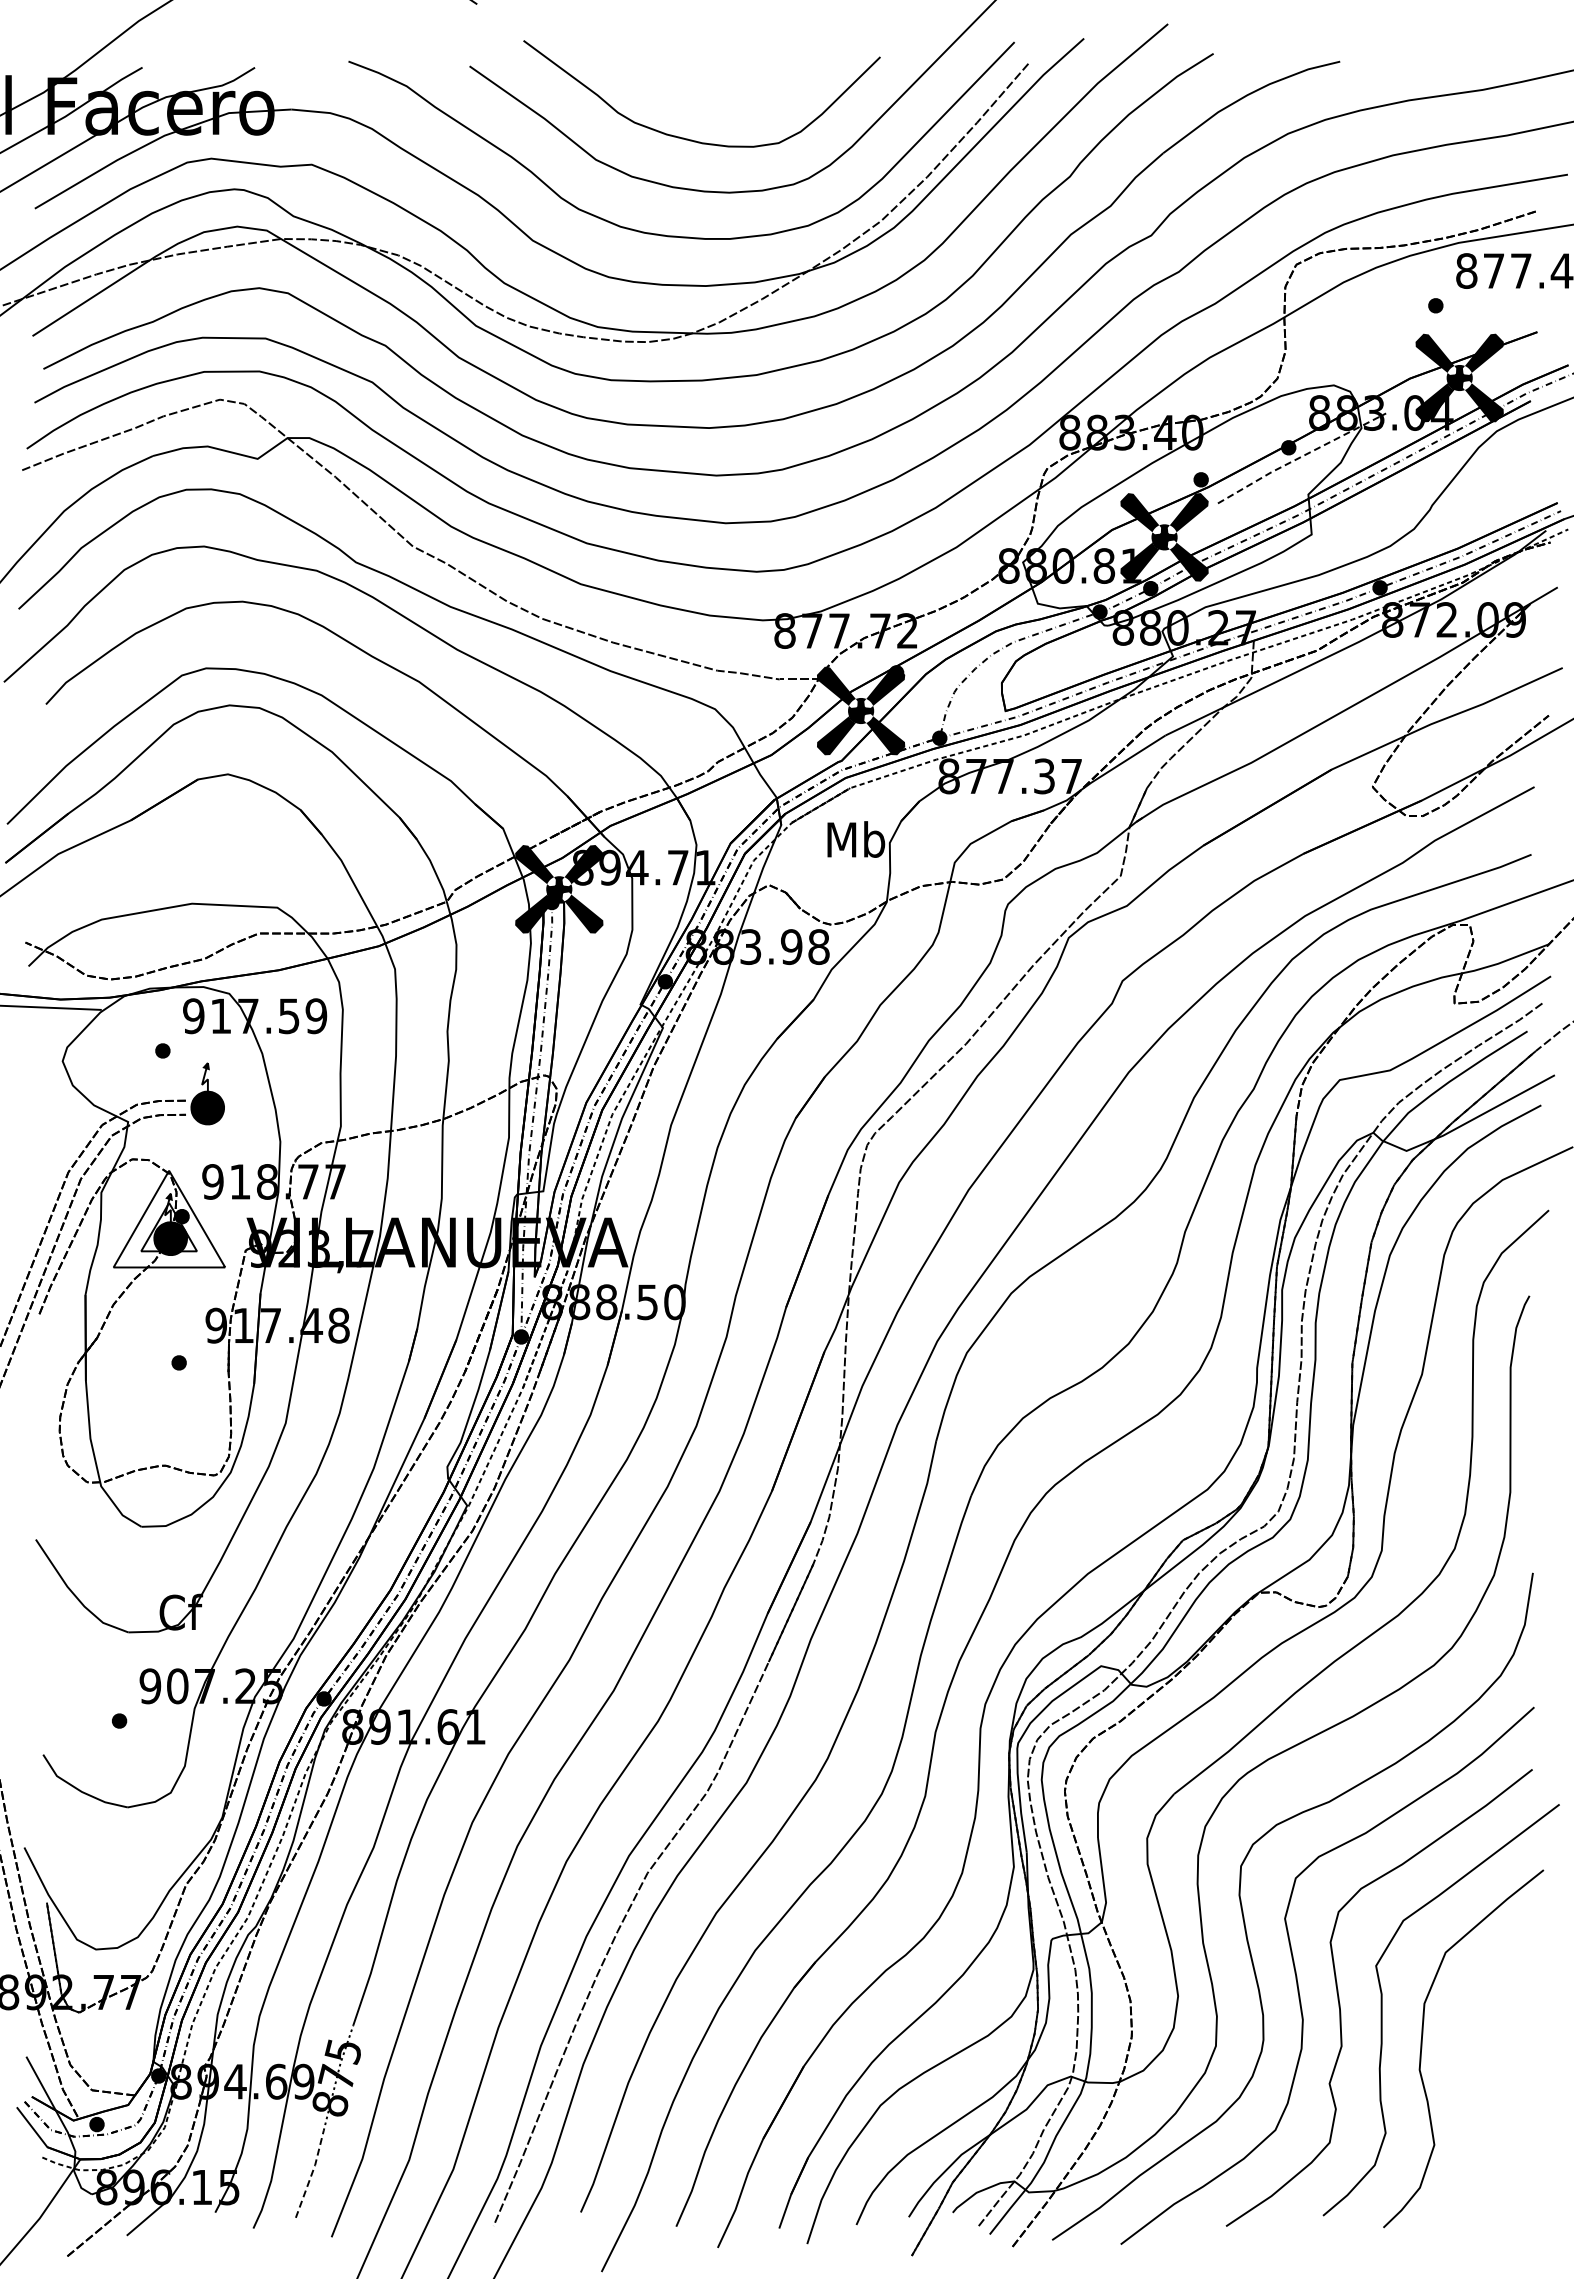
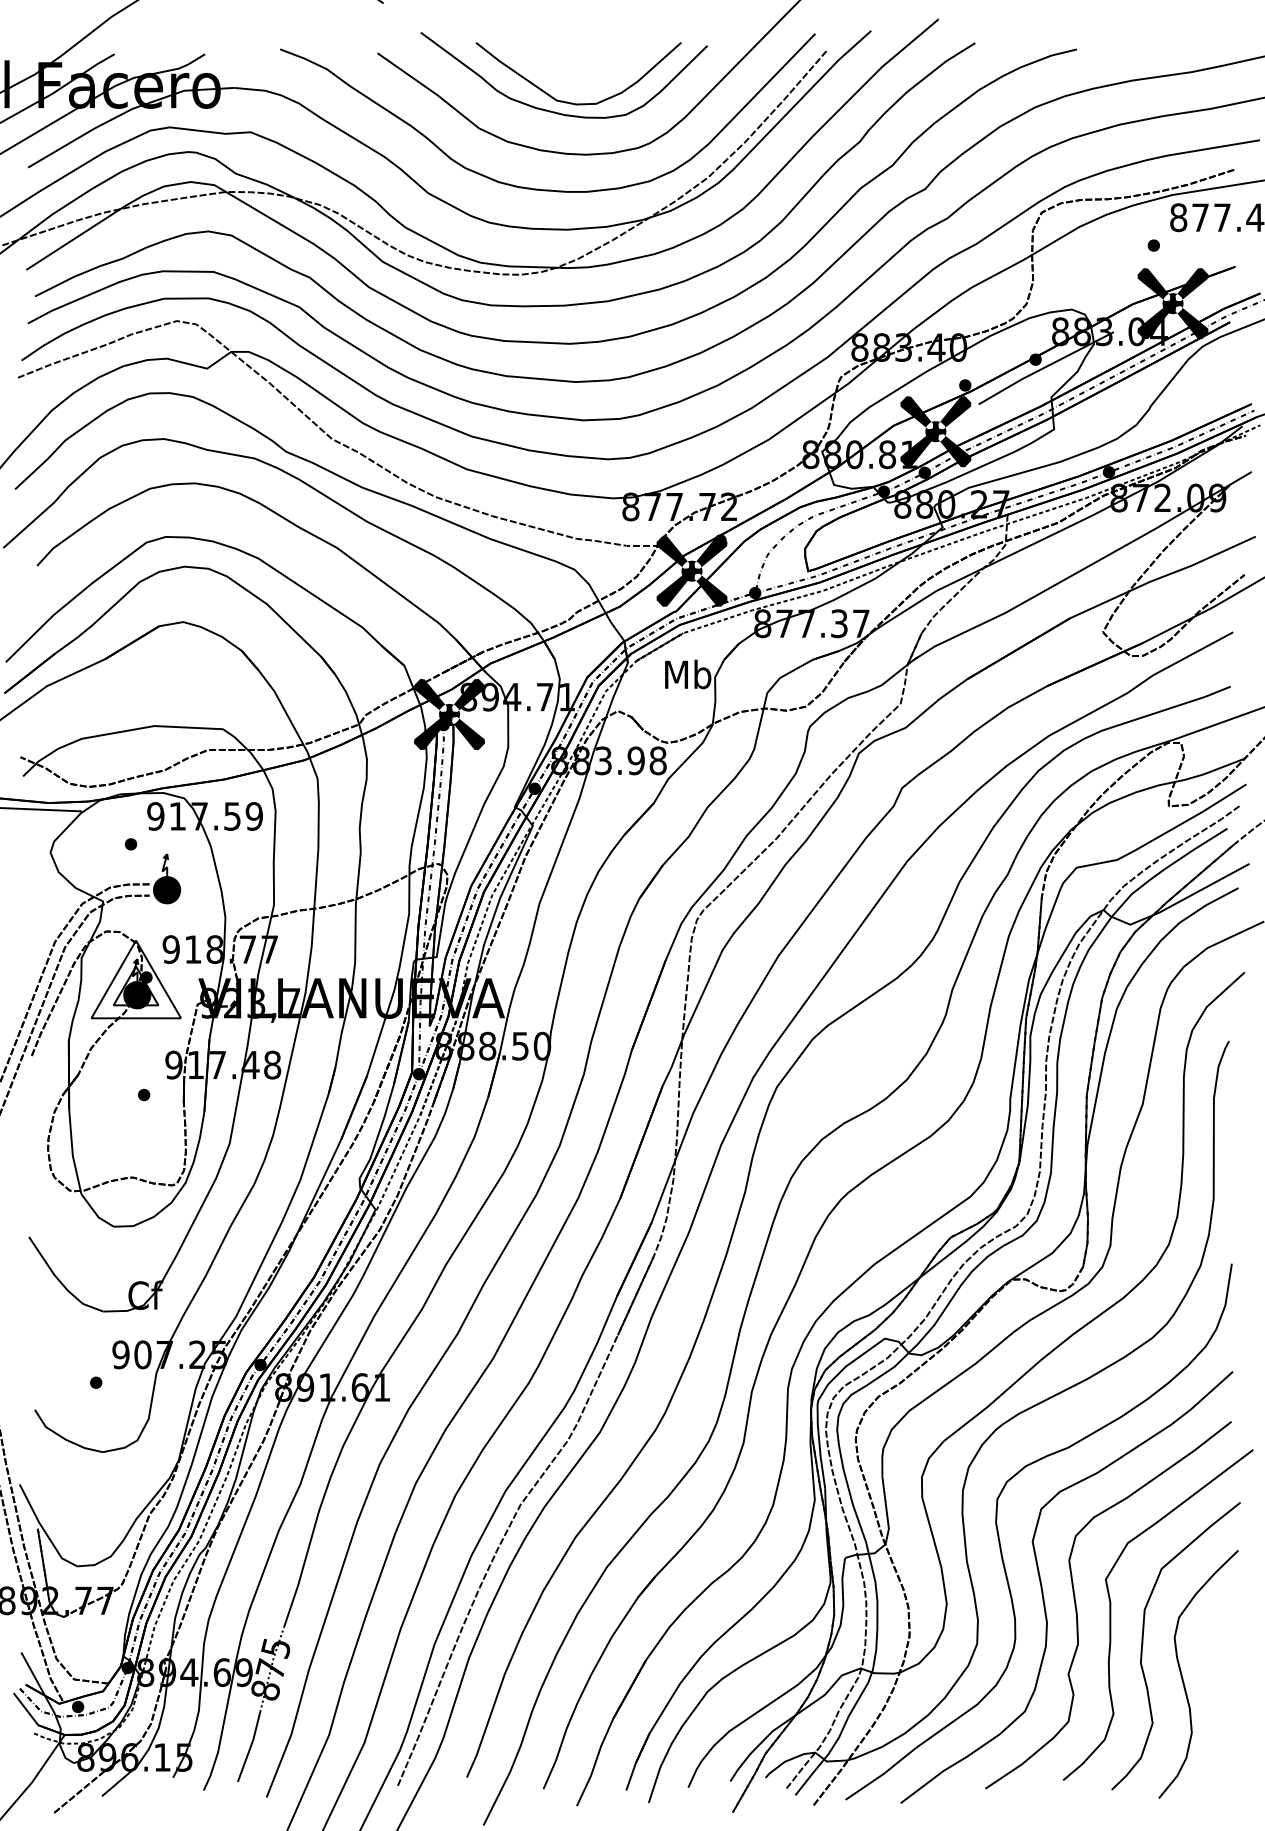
curve: (715, 128) -> (575, 103), added
line: (1300, 457) -> (1045, 367), dashed -> solid
curve: (1472, 2089) -> (1183, 1678), added
line: (312, 2173) -> (251, 1746), dashed -> solid

